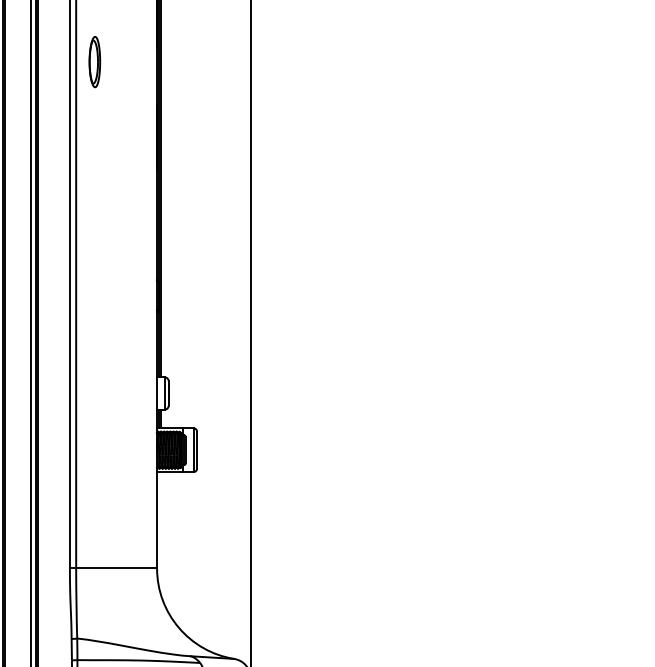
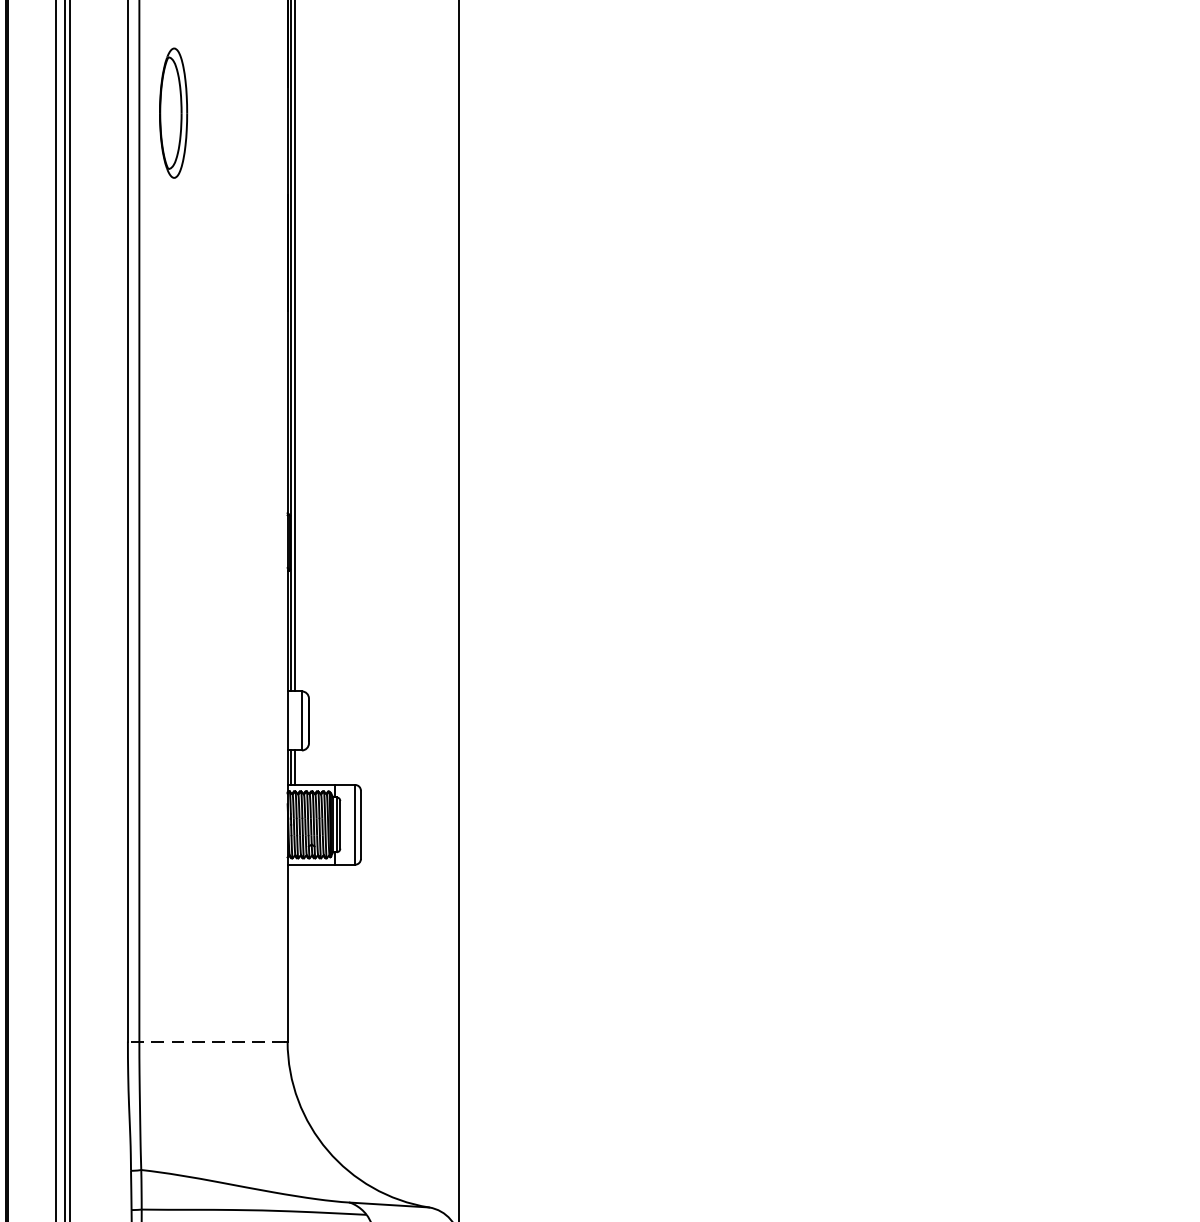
part: (94, 62) -> (172, 114), size x1.4
line: (112, 568) -> (205, 1041), solid -> dashed

